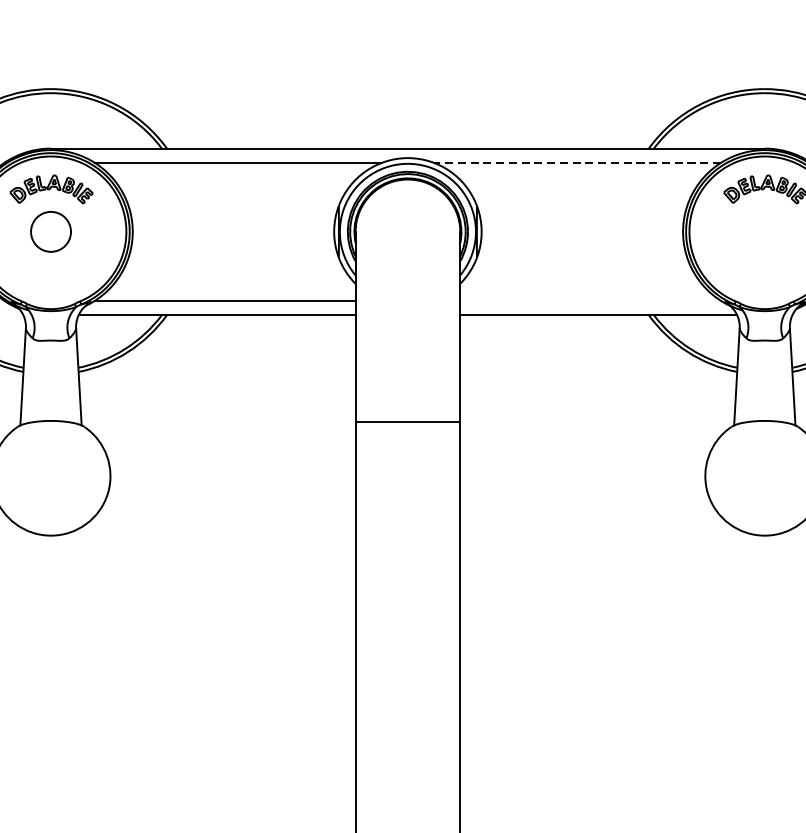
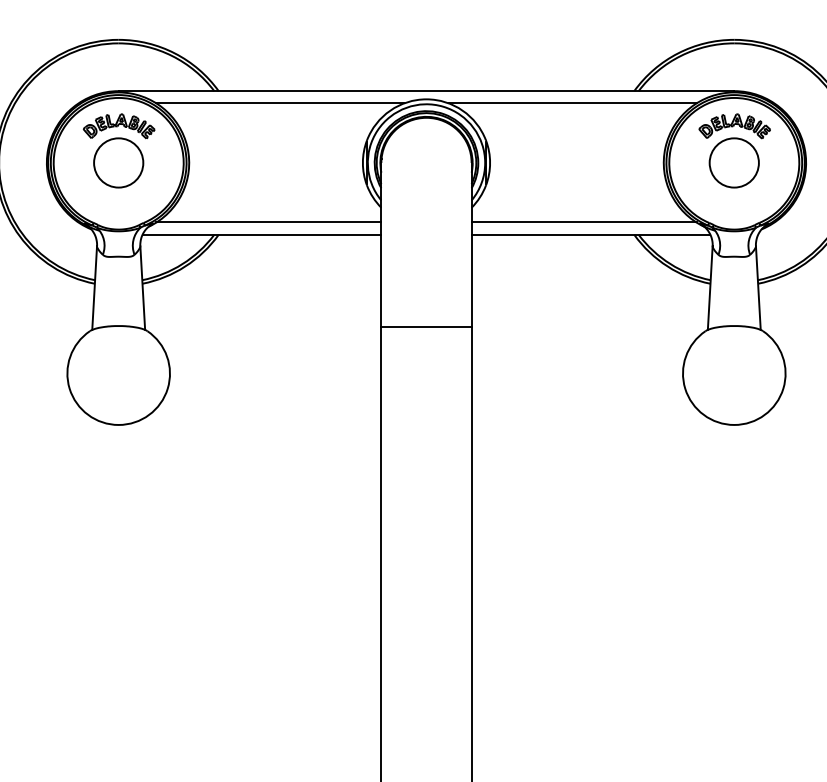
line: (577, 162) -> (572, 103), dashed -> solid
circle: (50, 231) -> (118, 162), size x1.43
circle: (763, 231) -> (733, 162), added
line: (589, 300) -> (583, 222), added

